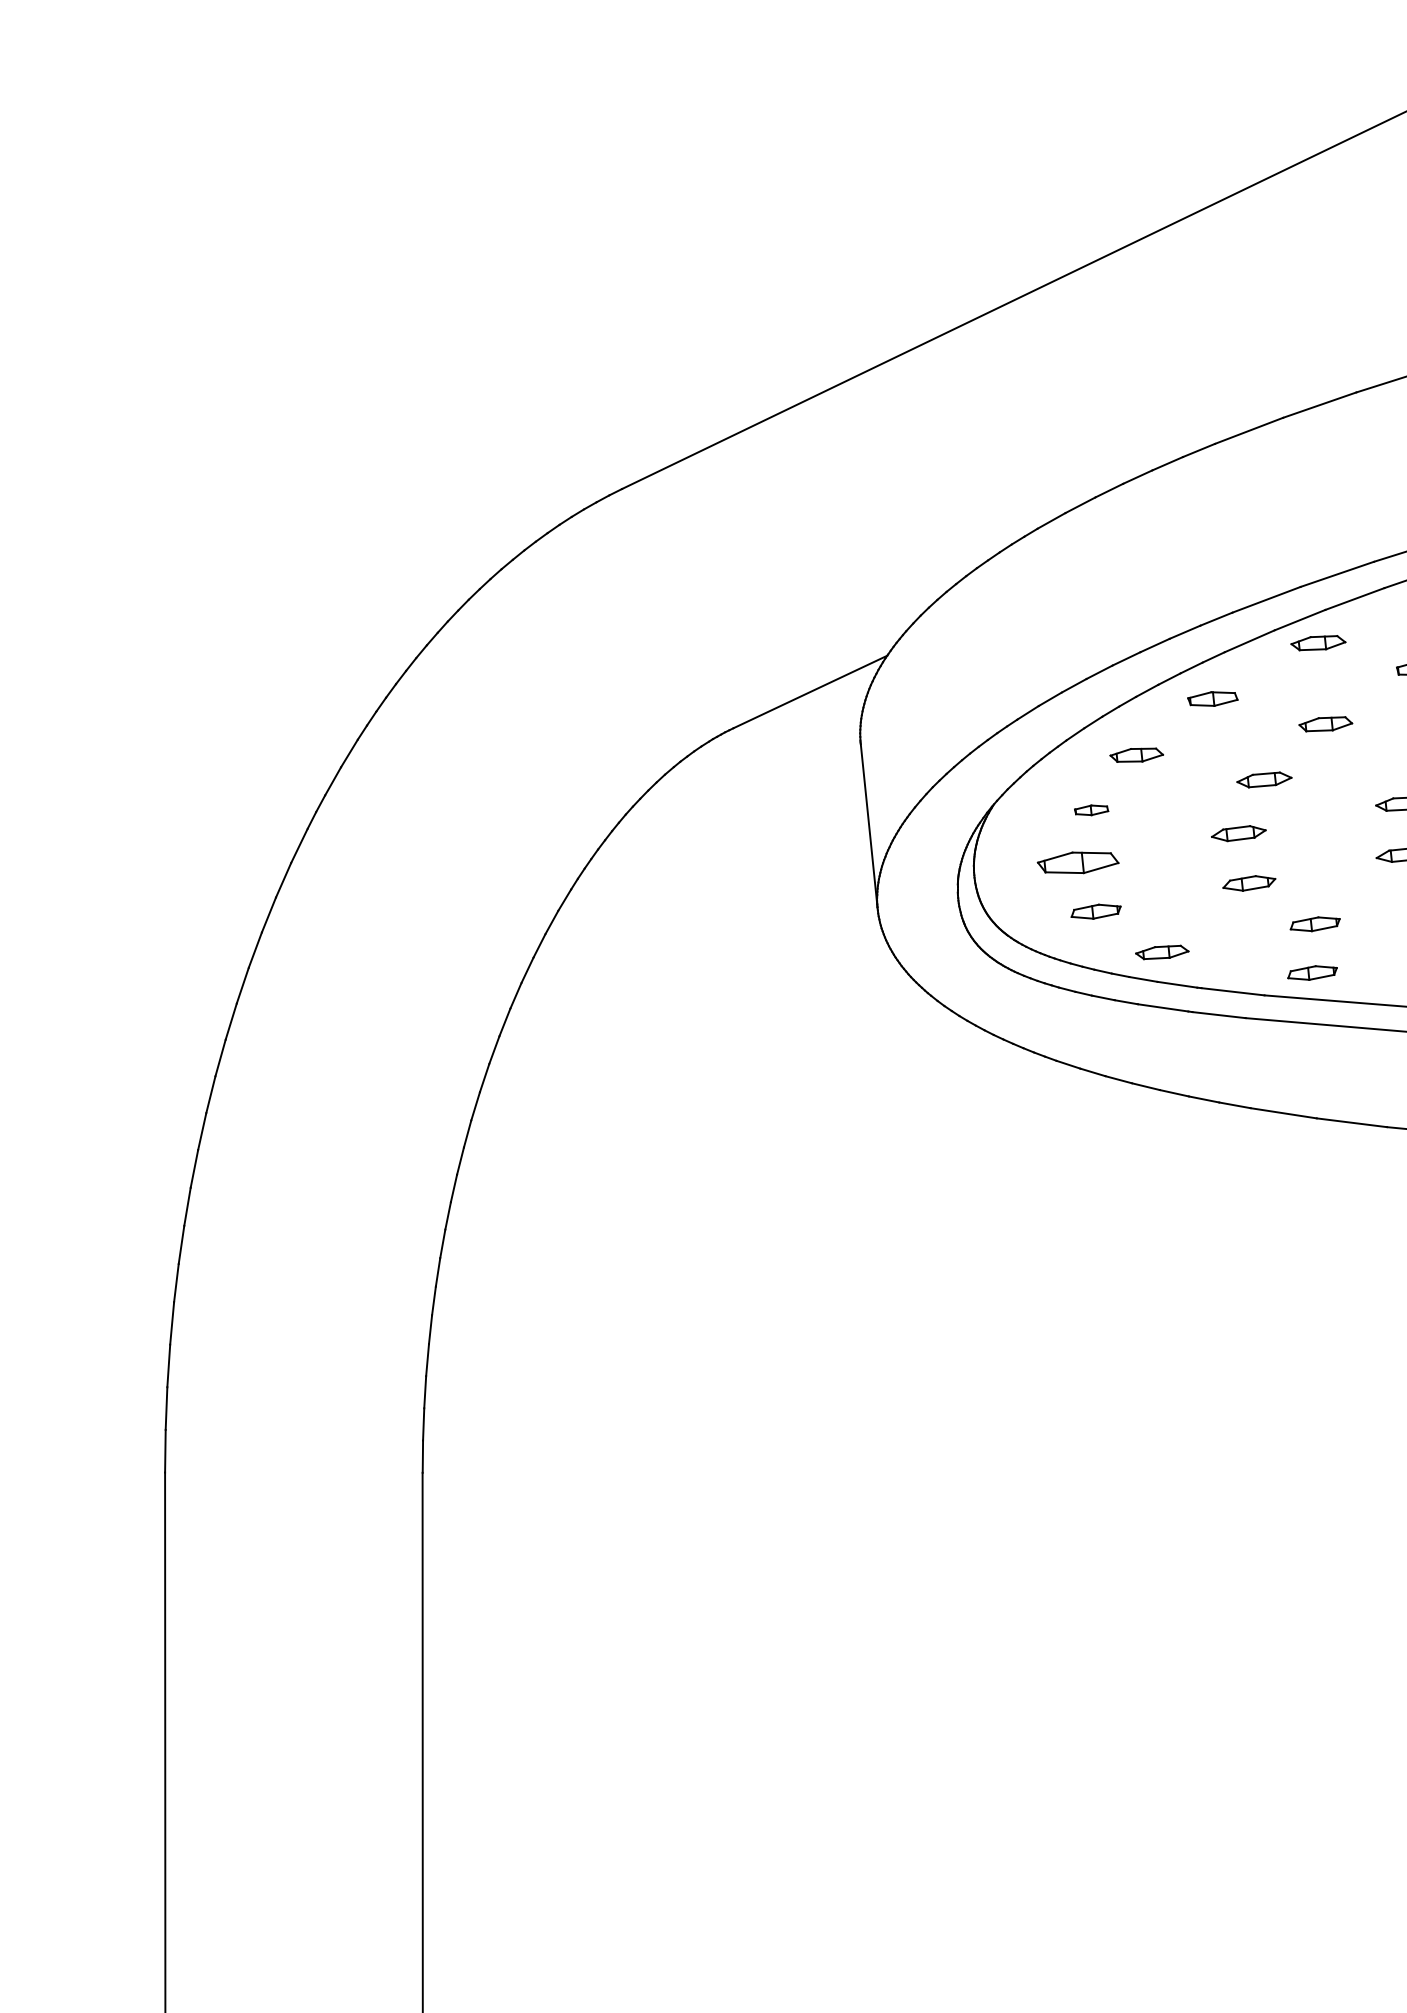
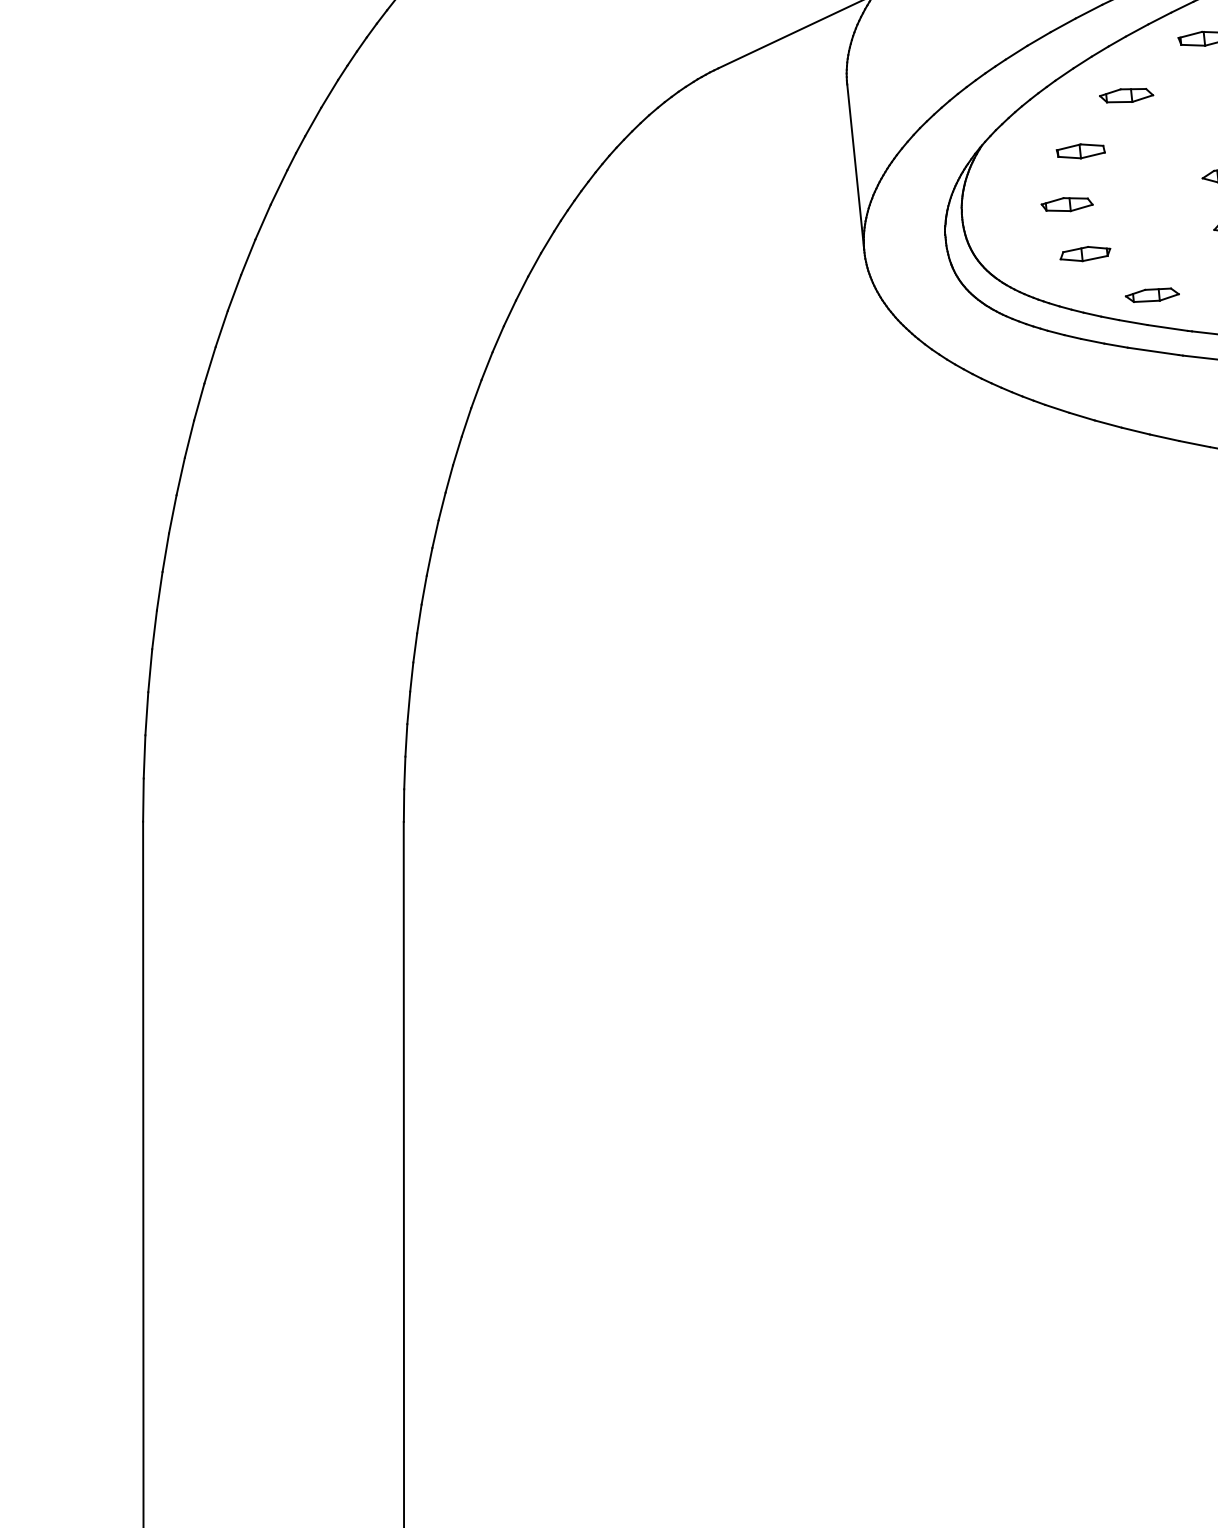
part: (1091, 810) -> (1080, 151), size x1.43
part: (1077, 862) -> (1066, 204), size x0.62

